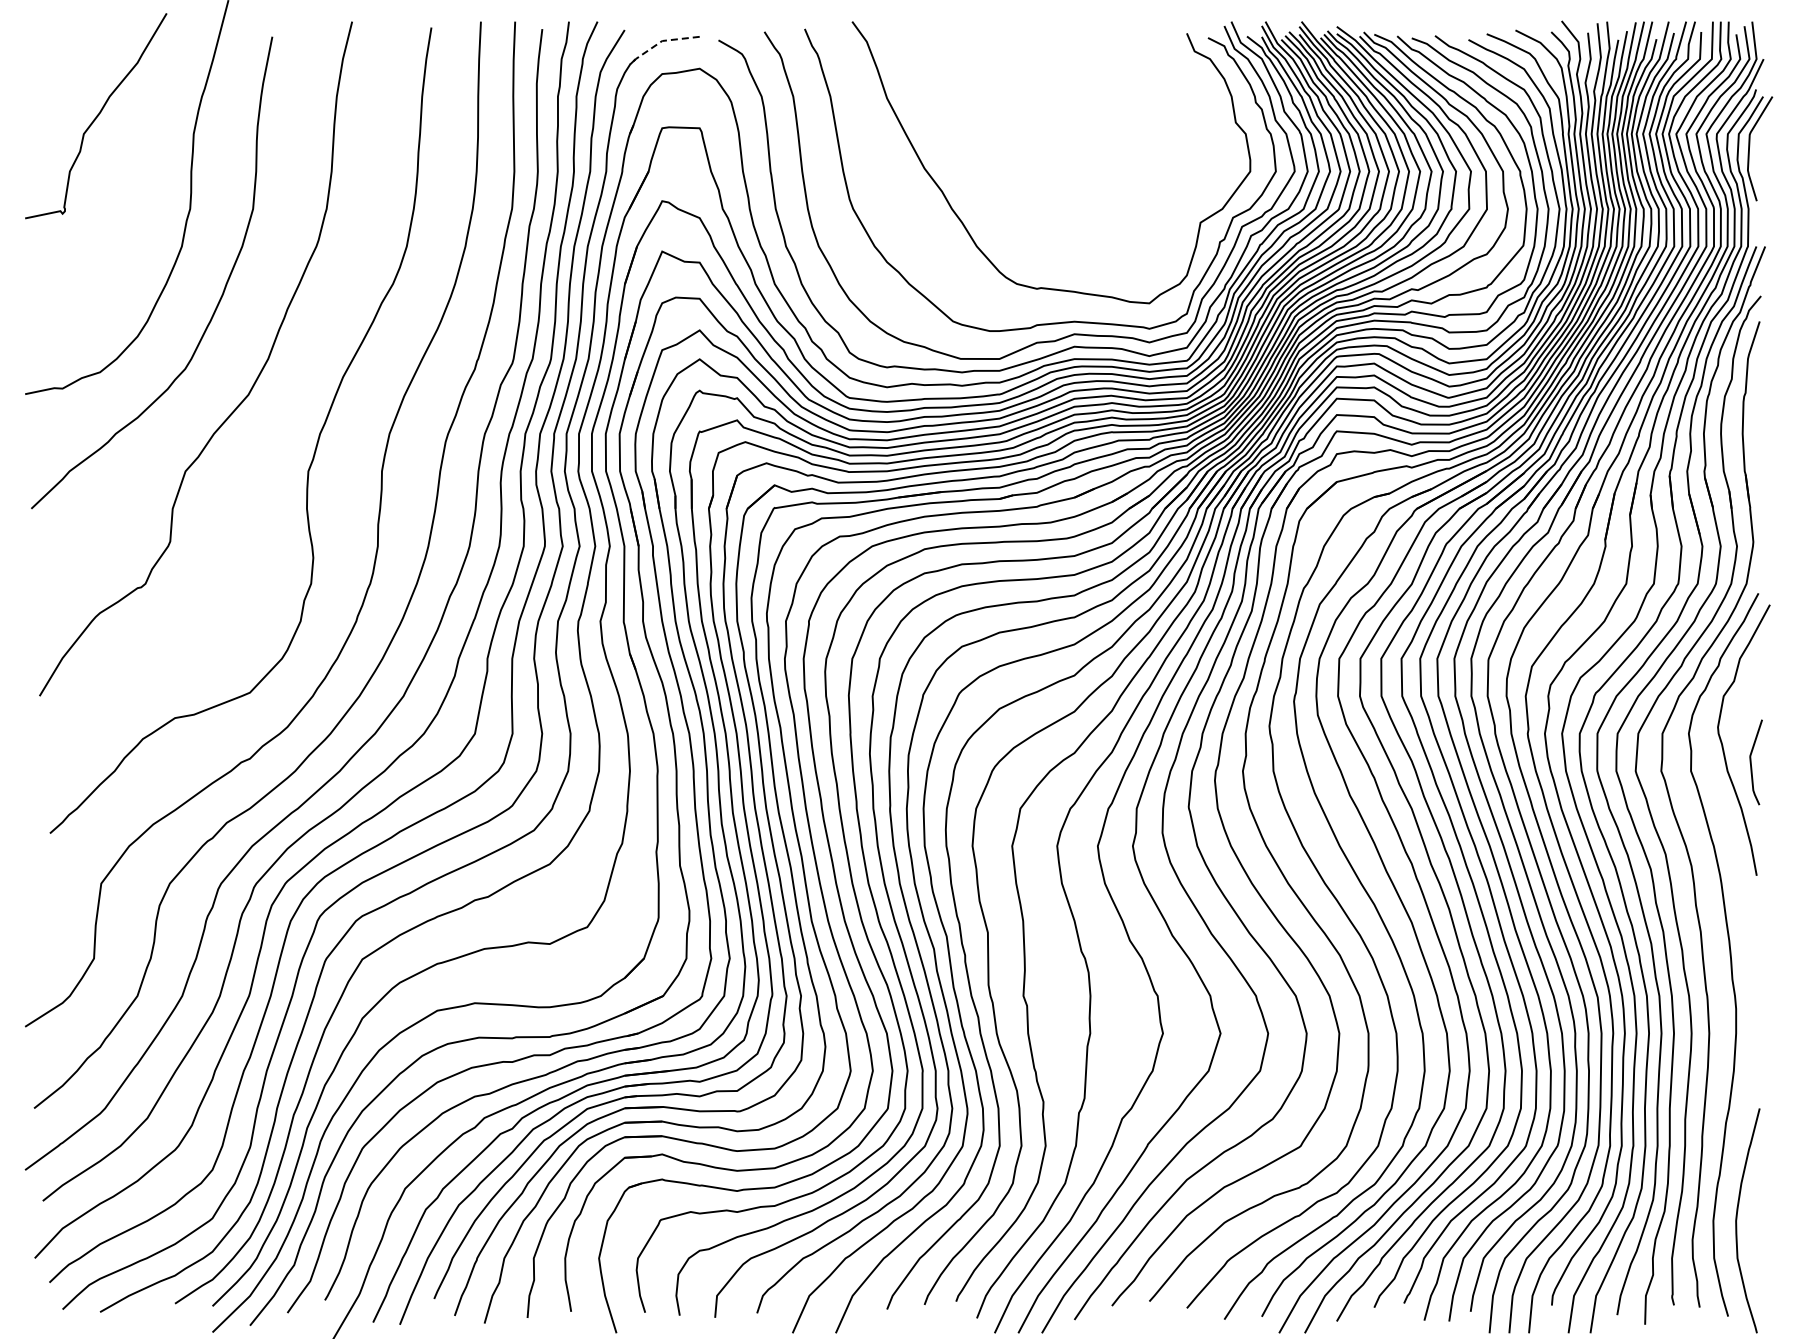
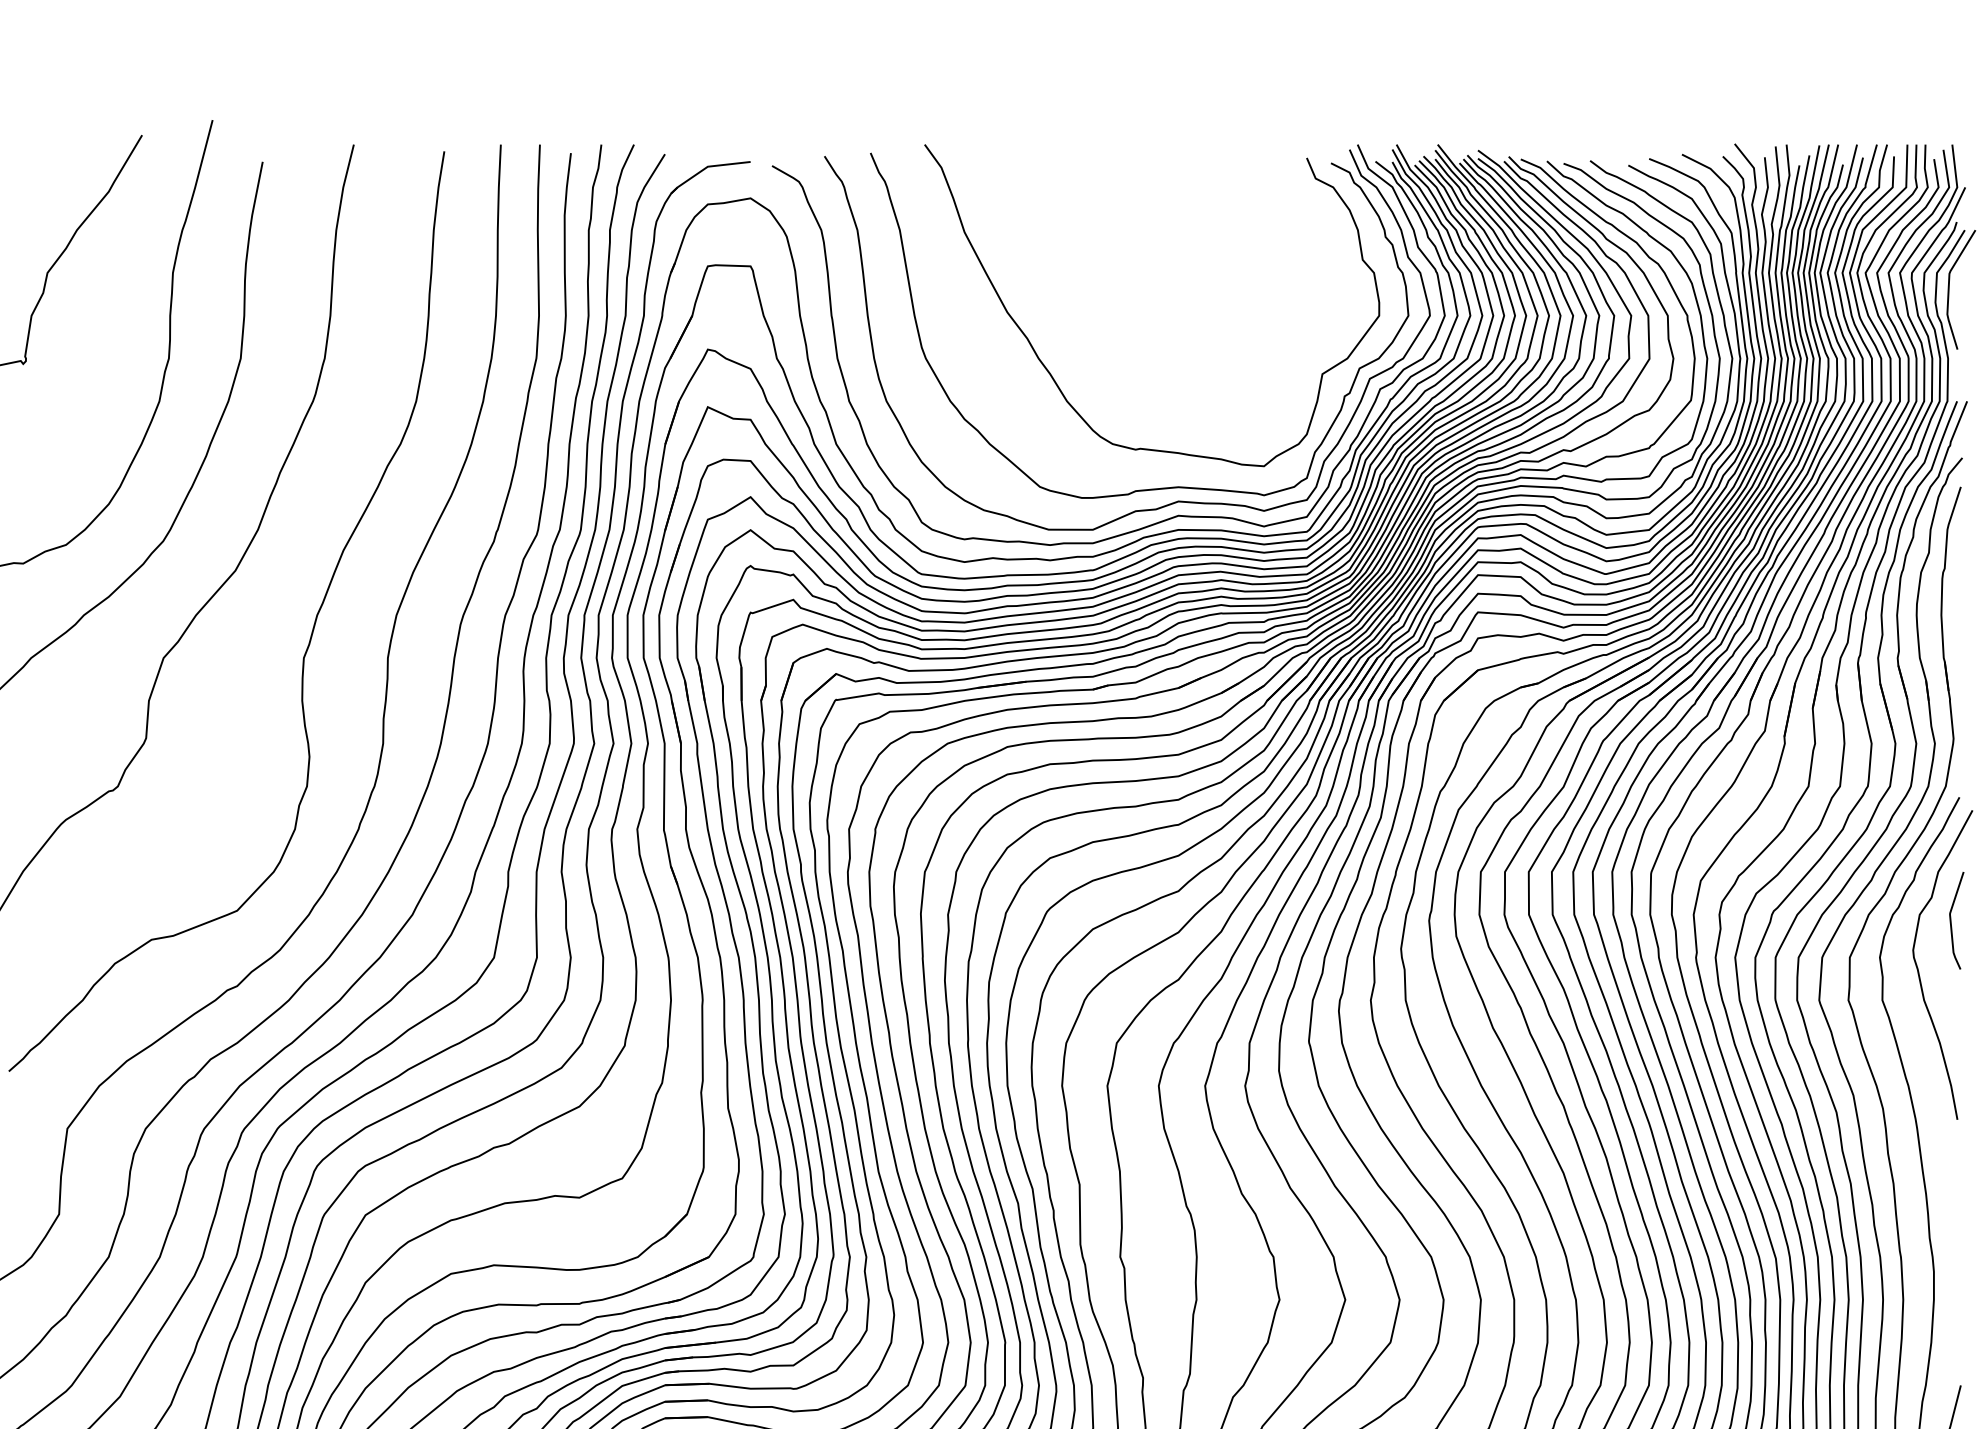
line: (660, 42) -> (705, 168), dashed -> solid
curve: (1751, 762) -> (1951, 920), moved

